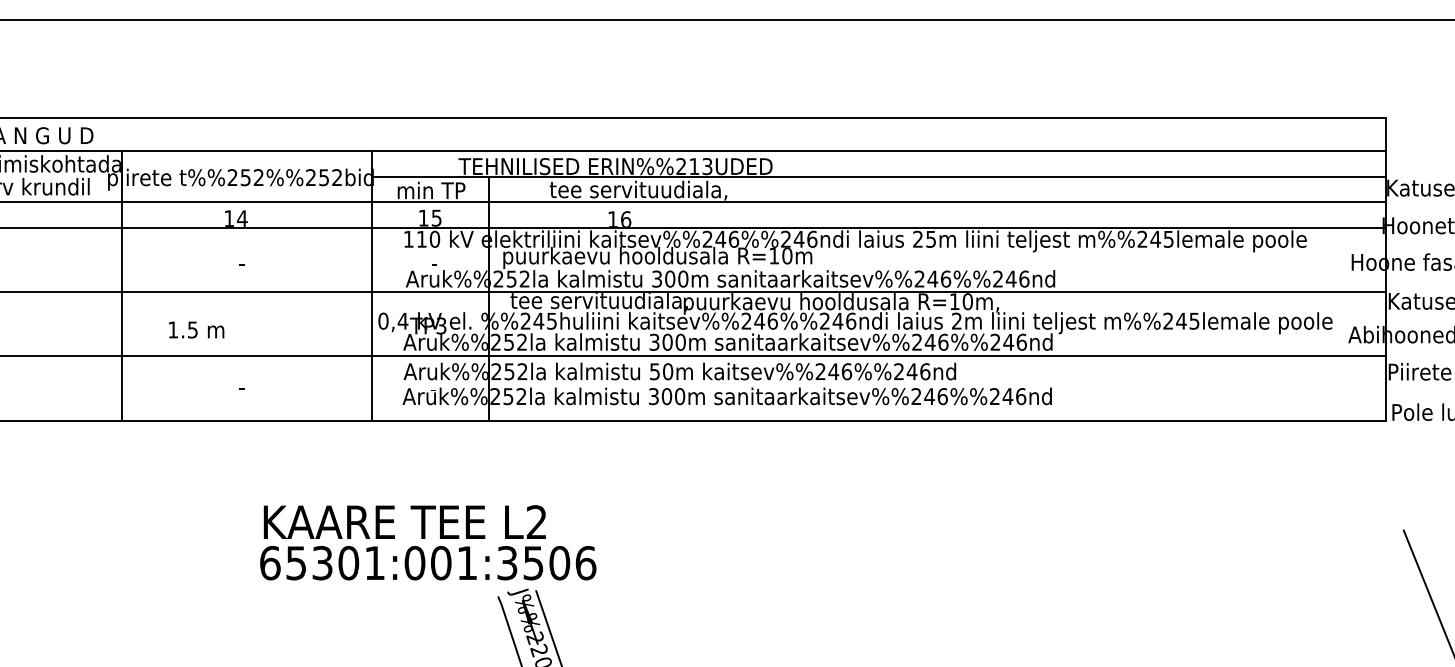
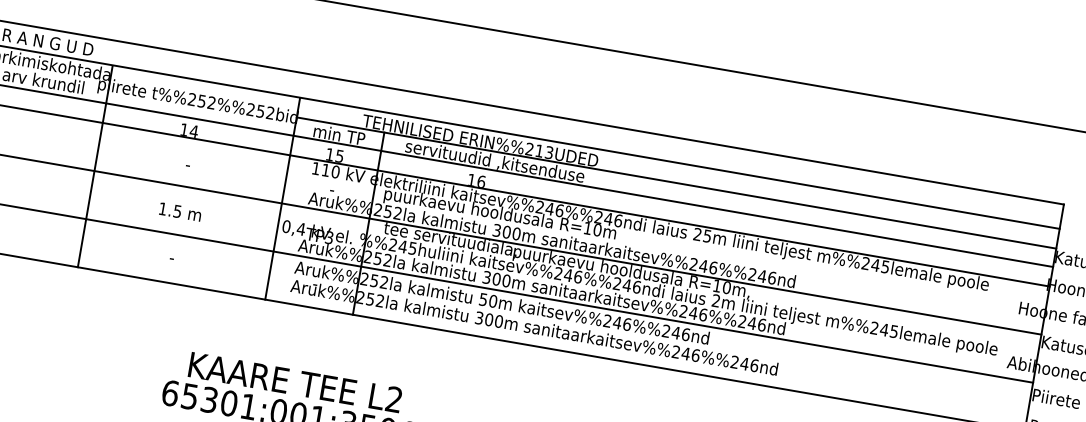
text: (639, 190) -> (495, 161), tee servituudiala, -> servituudid ,kitsenduse
text: (196, 329) -> (180, 211), moved
text: (404, 521) -> (295, 381), moved

